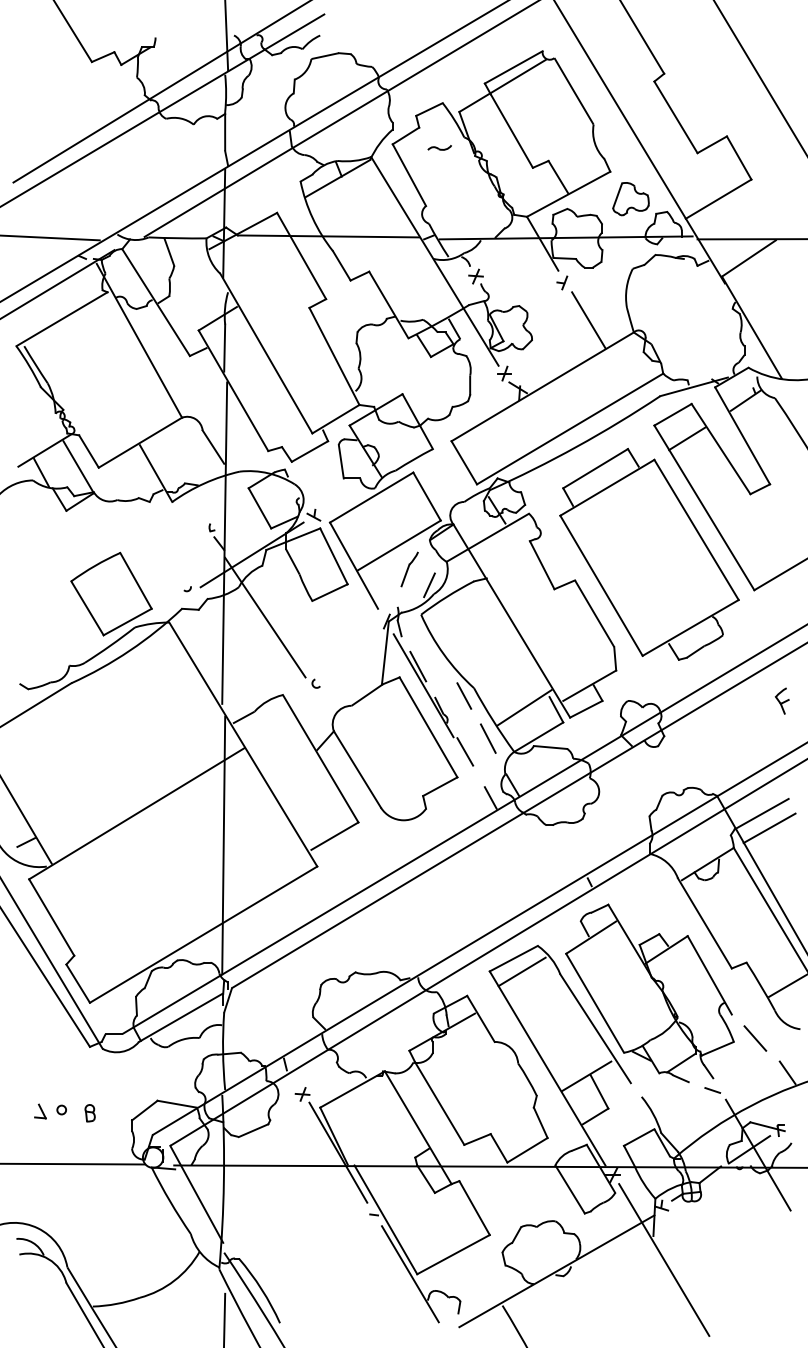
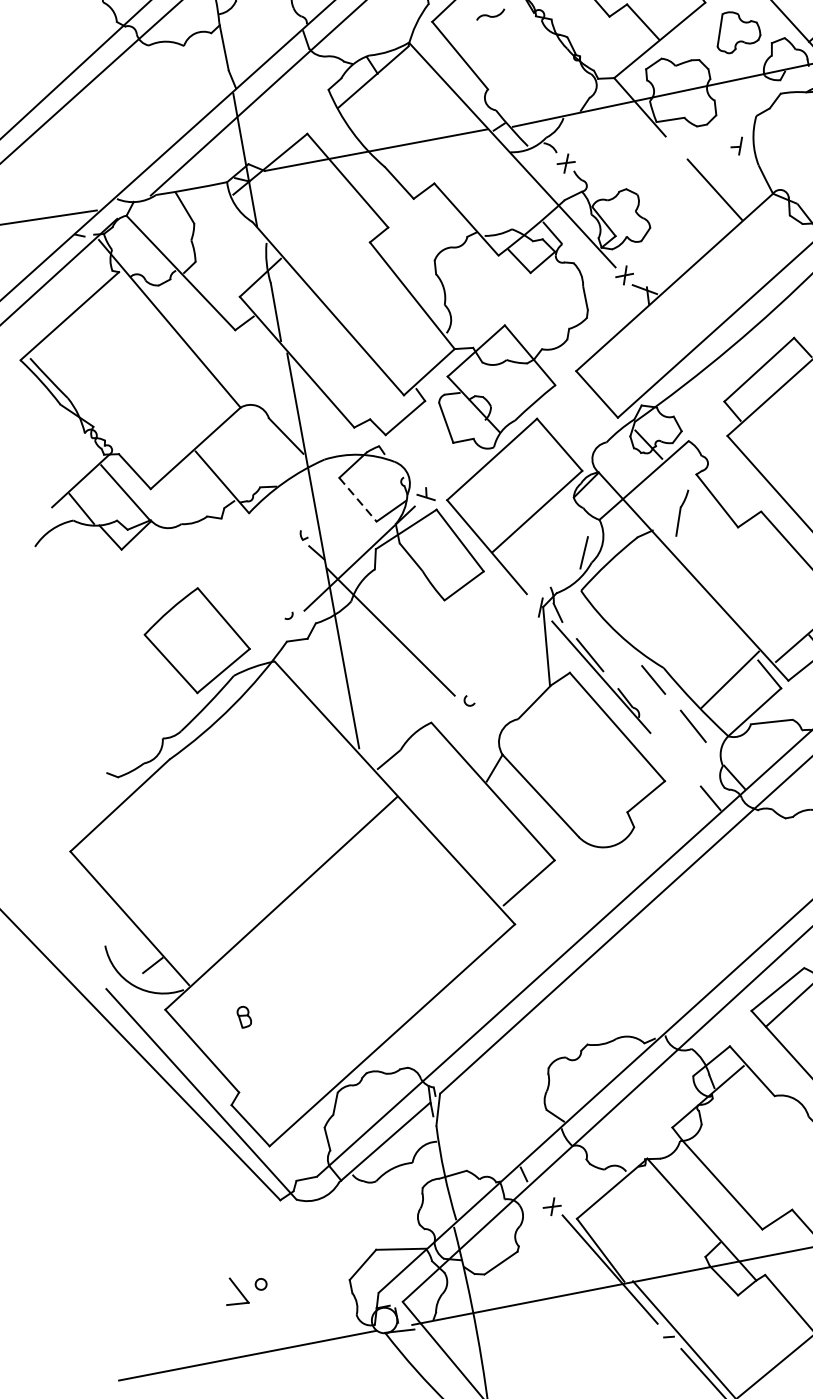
part: (562, 282) -> (737, 146), moved
line: (260, 508) -> (358, 499), solid -> dashed
part: (409, 569) -> (681, 513), moved
line: (465, 751) -> (668, 747), removed
line: (223, 845) -> (395, 921), removed
part: (40, 1111) -> (235, 1291), size x1.6
part: (89, 1113) -> (243, 1017), moved

